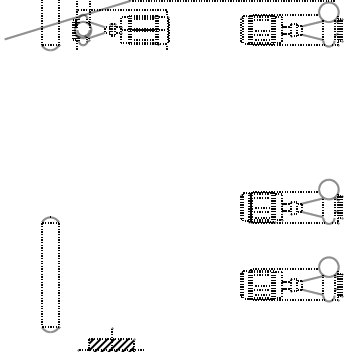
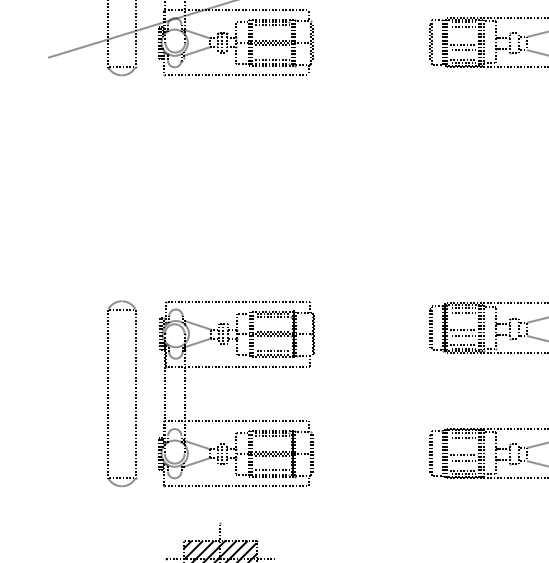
line: (121, 50) -> (236, 75), added
part: (121, 264) -> (236, 420), added
part: (42, 274) -> (109, 393), moved

